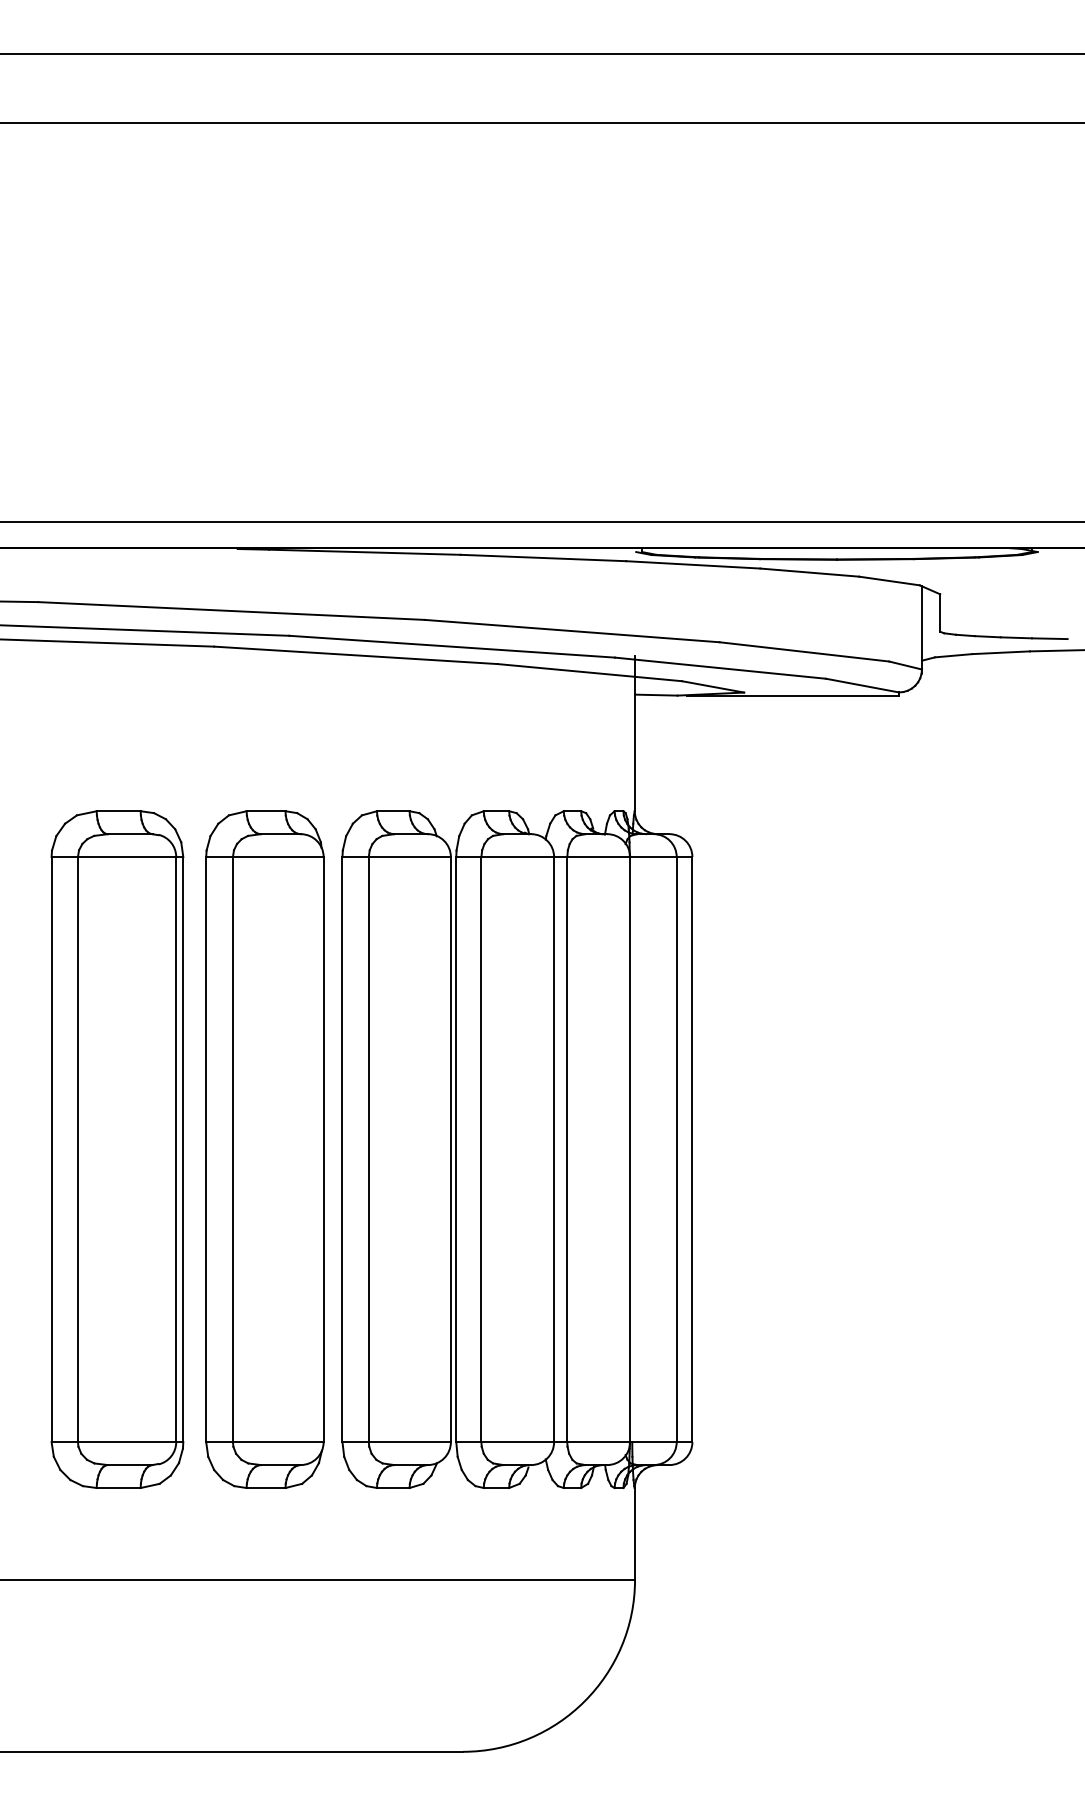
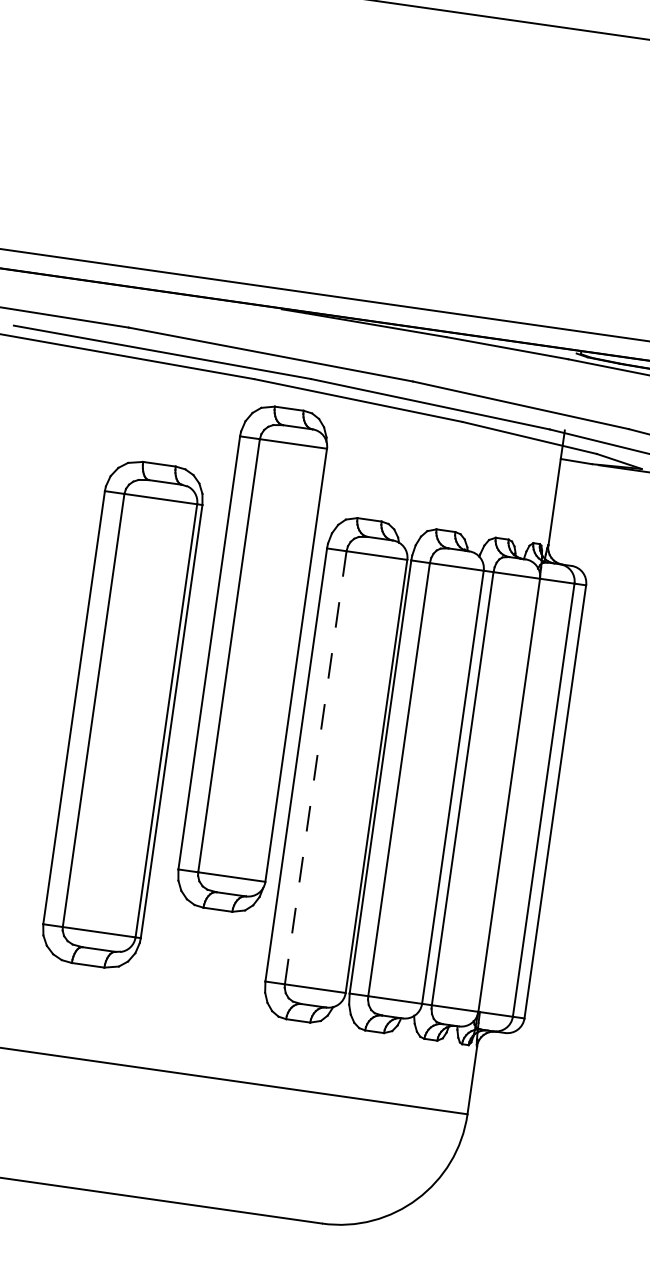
part: (117, 1149) -> (122, 714), moved
part: (264, 1149) -> (252, 658), moved
line: (368, 1149) -> (315, 767), solid -> dashed

